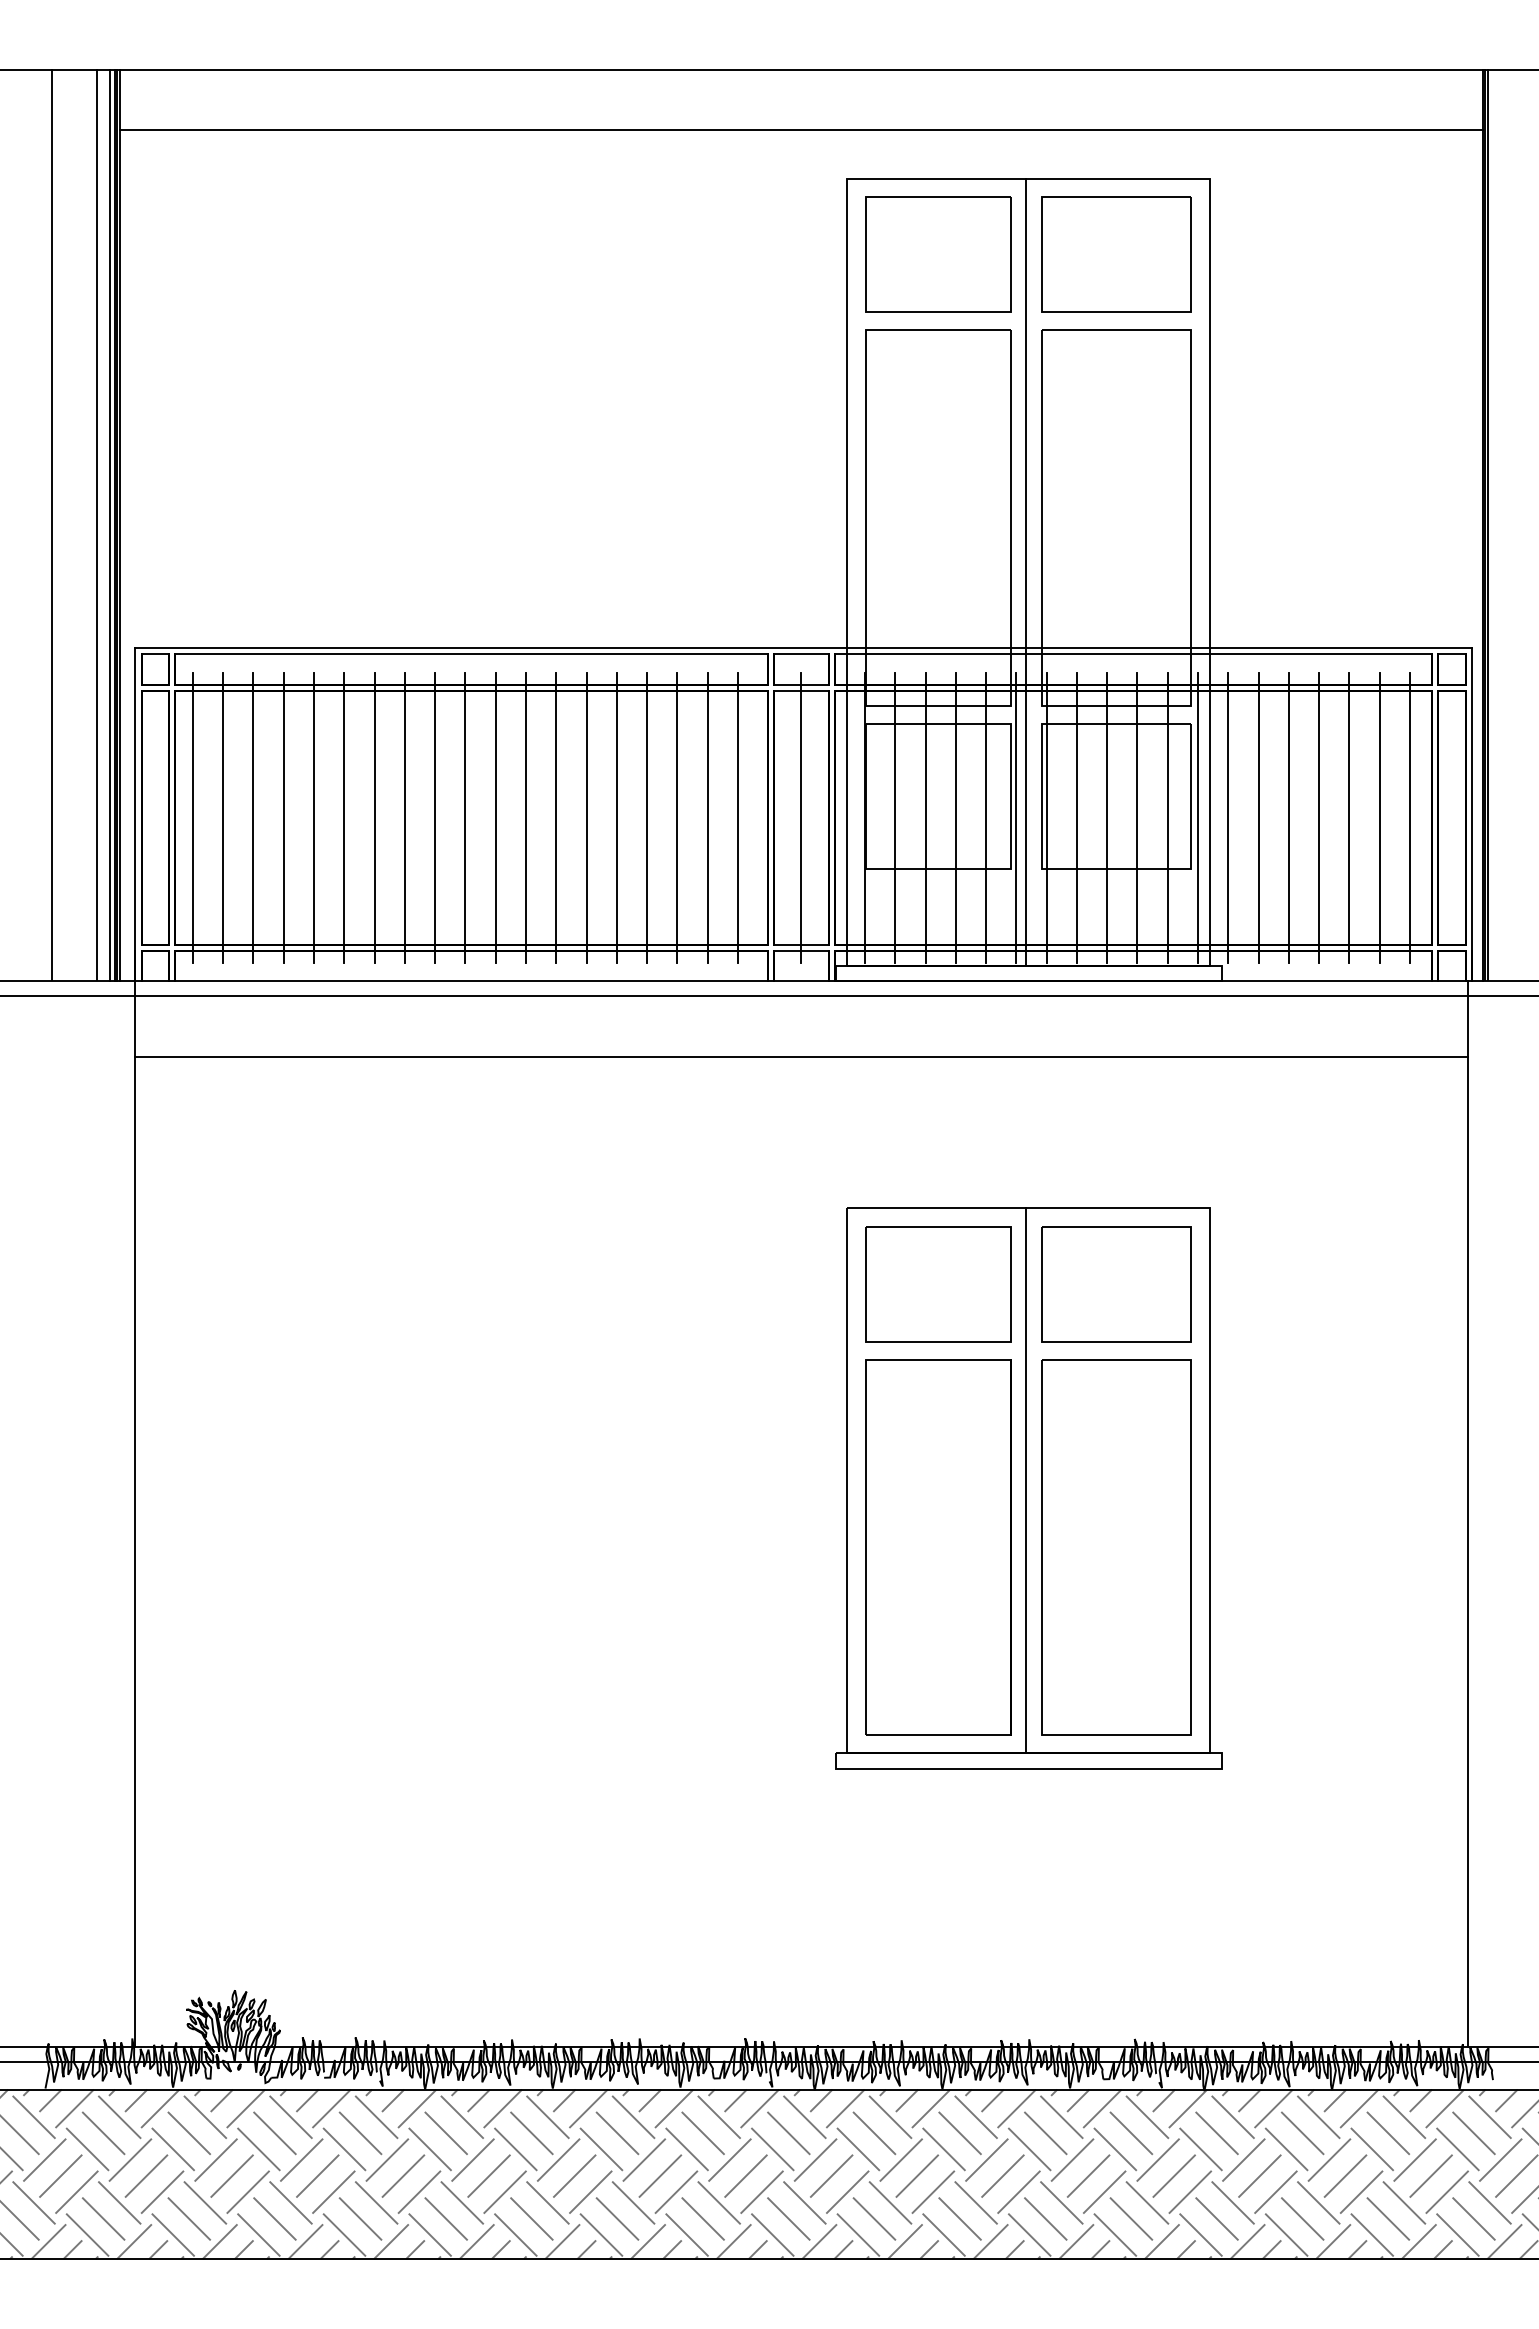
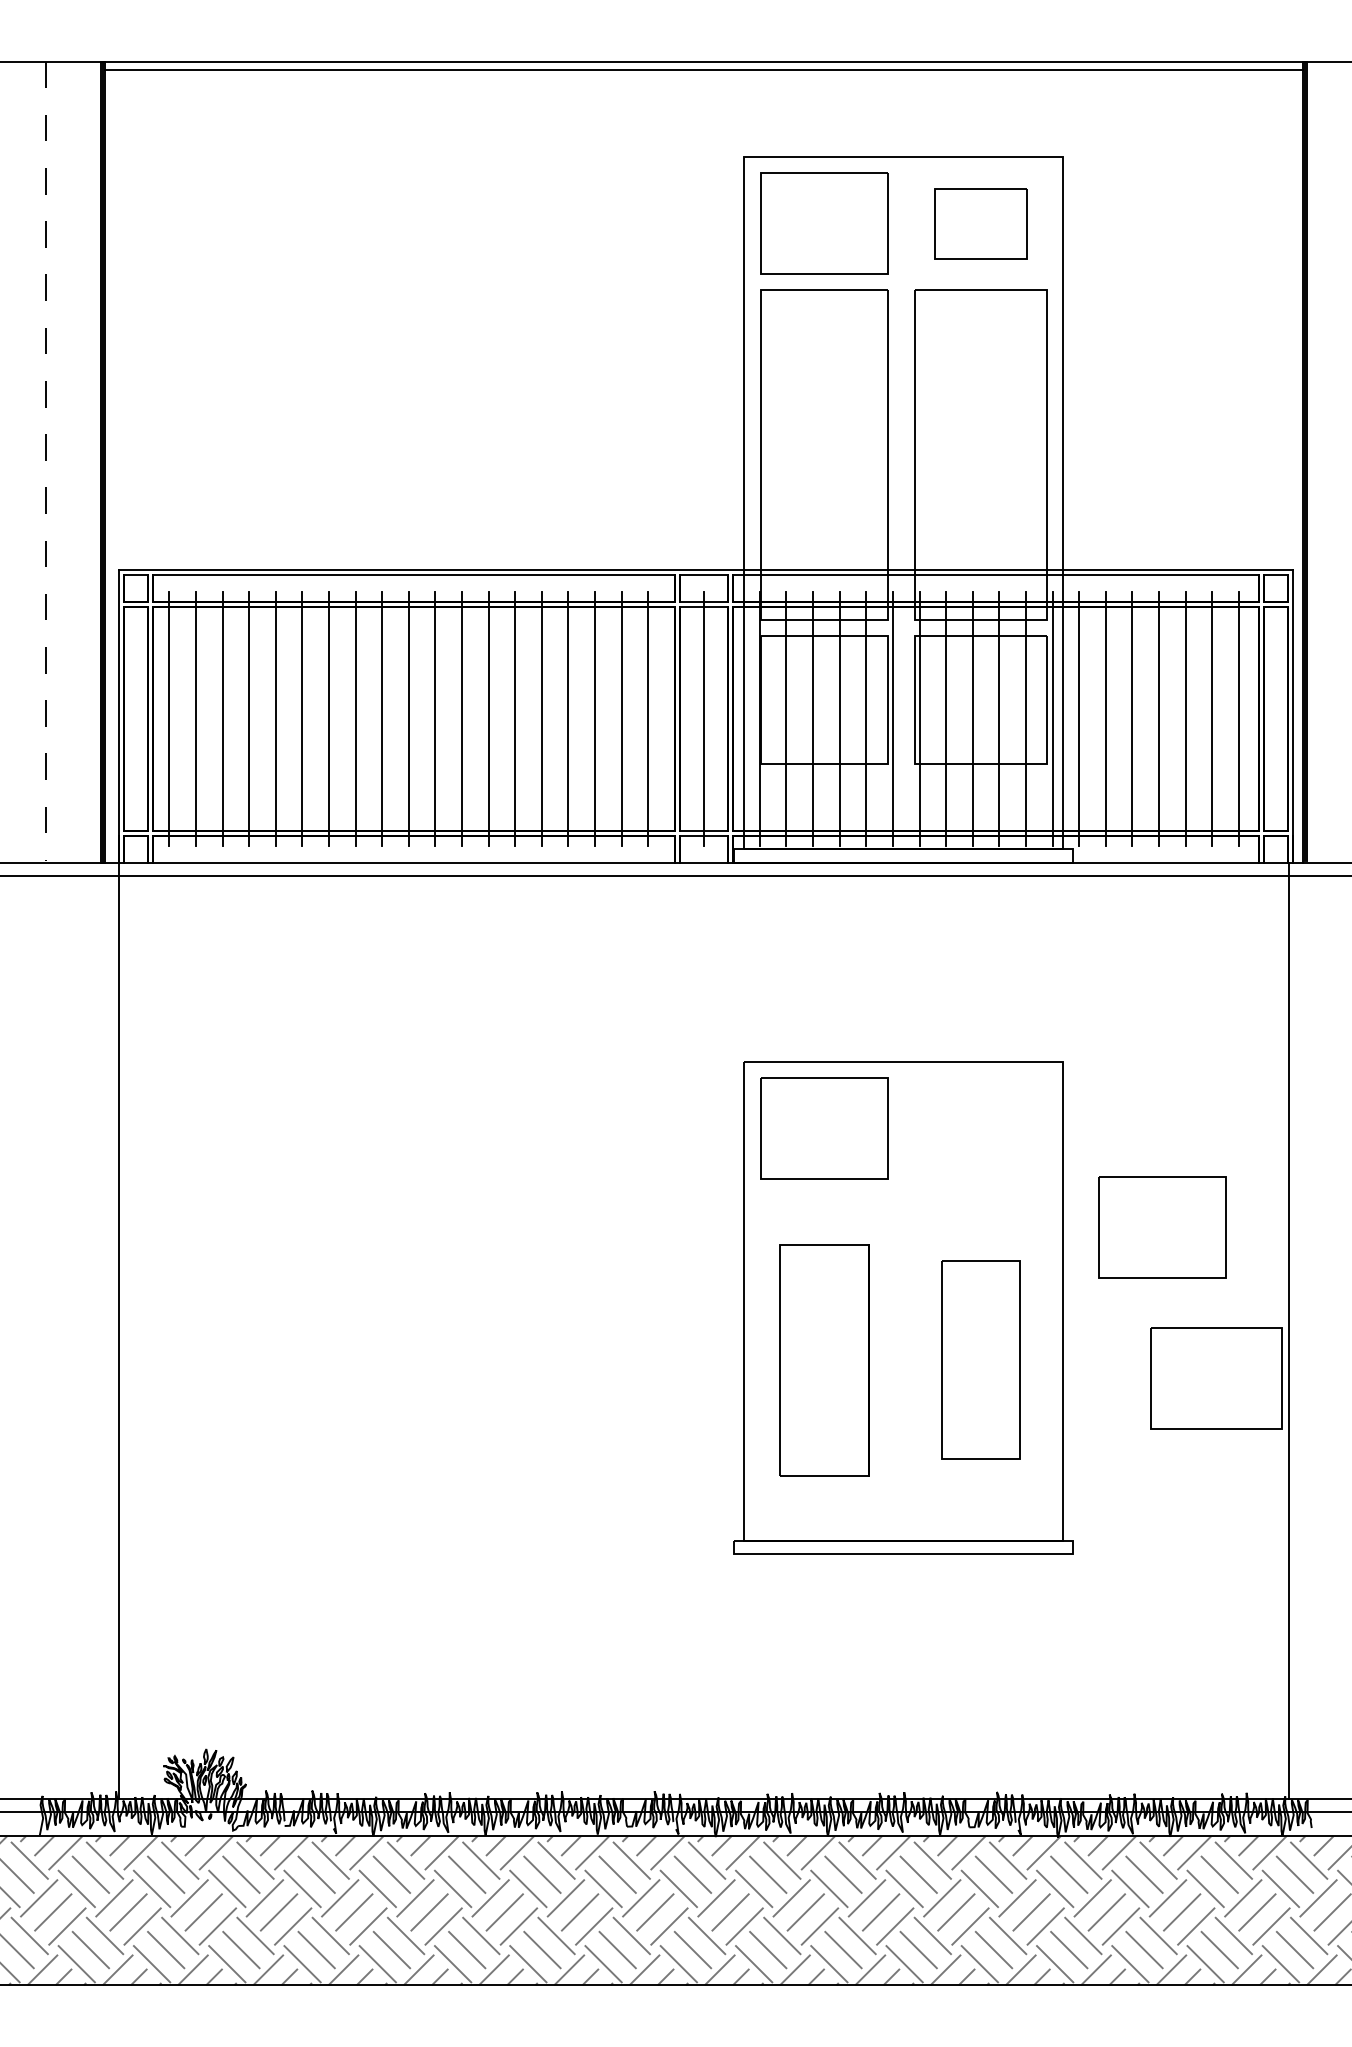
line: (801, 130) -> (704, 70), moved
part: (1116, 254) -> (980, 223), size x0.7
line: (97, 524) -> (85, 461), removed
line: (51, 525) -> (45, 462), solid -> dashed
line: (109, 525) -> (96, 462), removed
line: (1026, 572) -> (901, 503), removed
line: (801, 1057) -> (704, 929), removed
part: (1116, 1284) -> (1216, 1378), moved
part: (1323, 1397) -> (1162, 1228), added
line: (1026, 1480) -> (901, 1301), removed
part: (938, 1547) -> (824, 1360), size x0.7
part: (1116, 1547) -> (980, 1360), size x0.6

